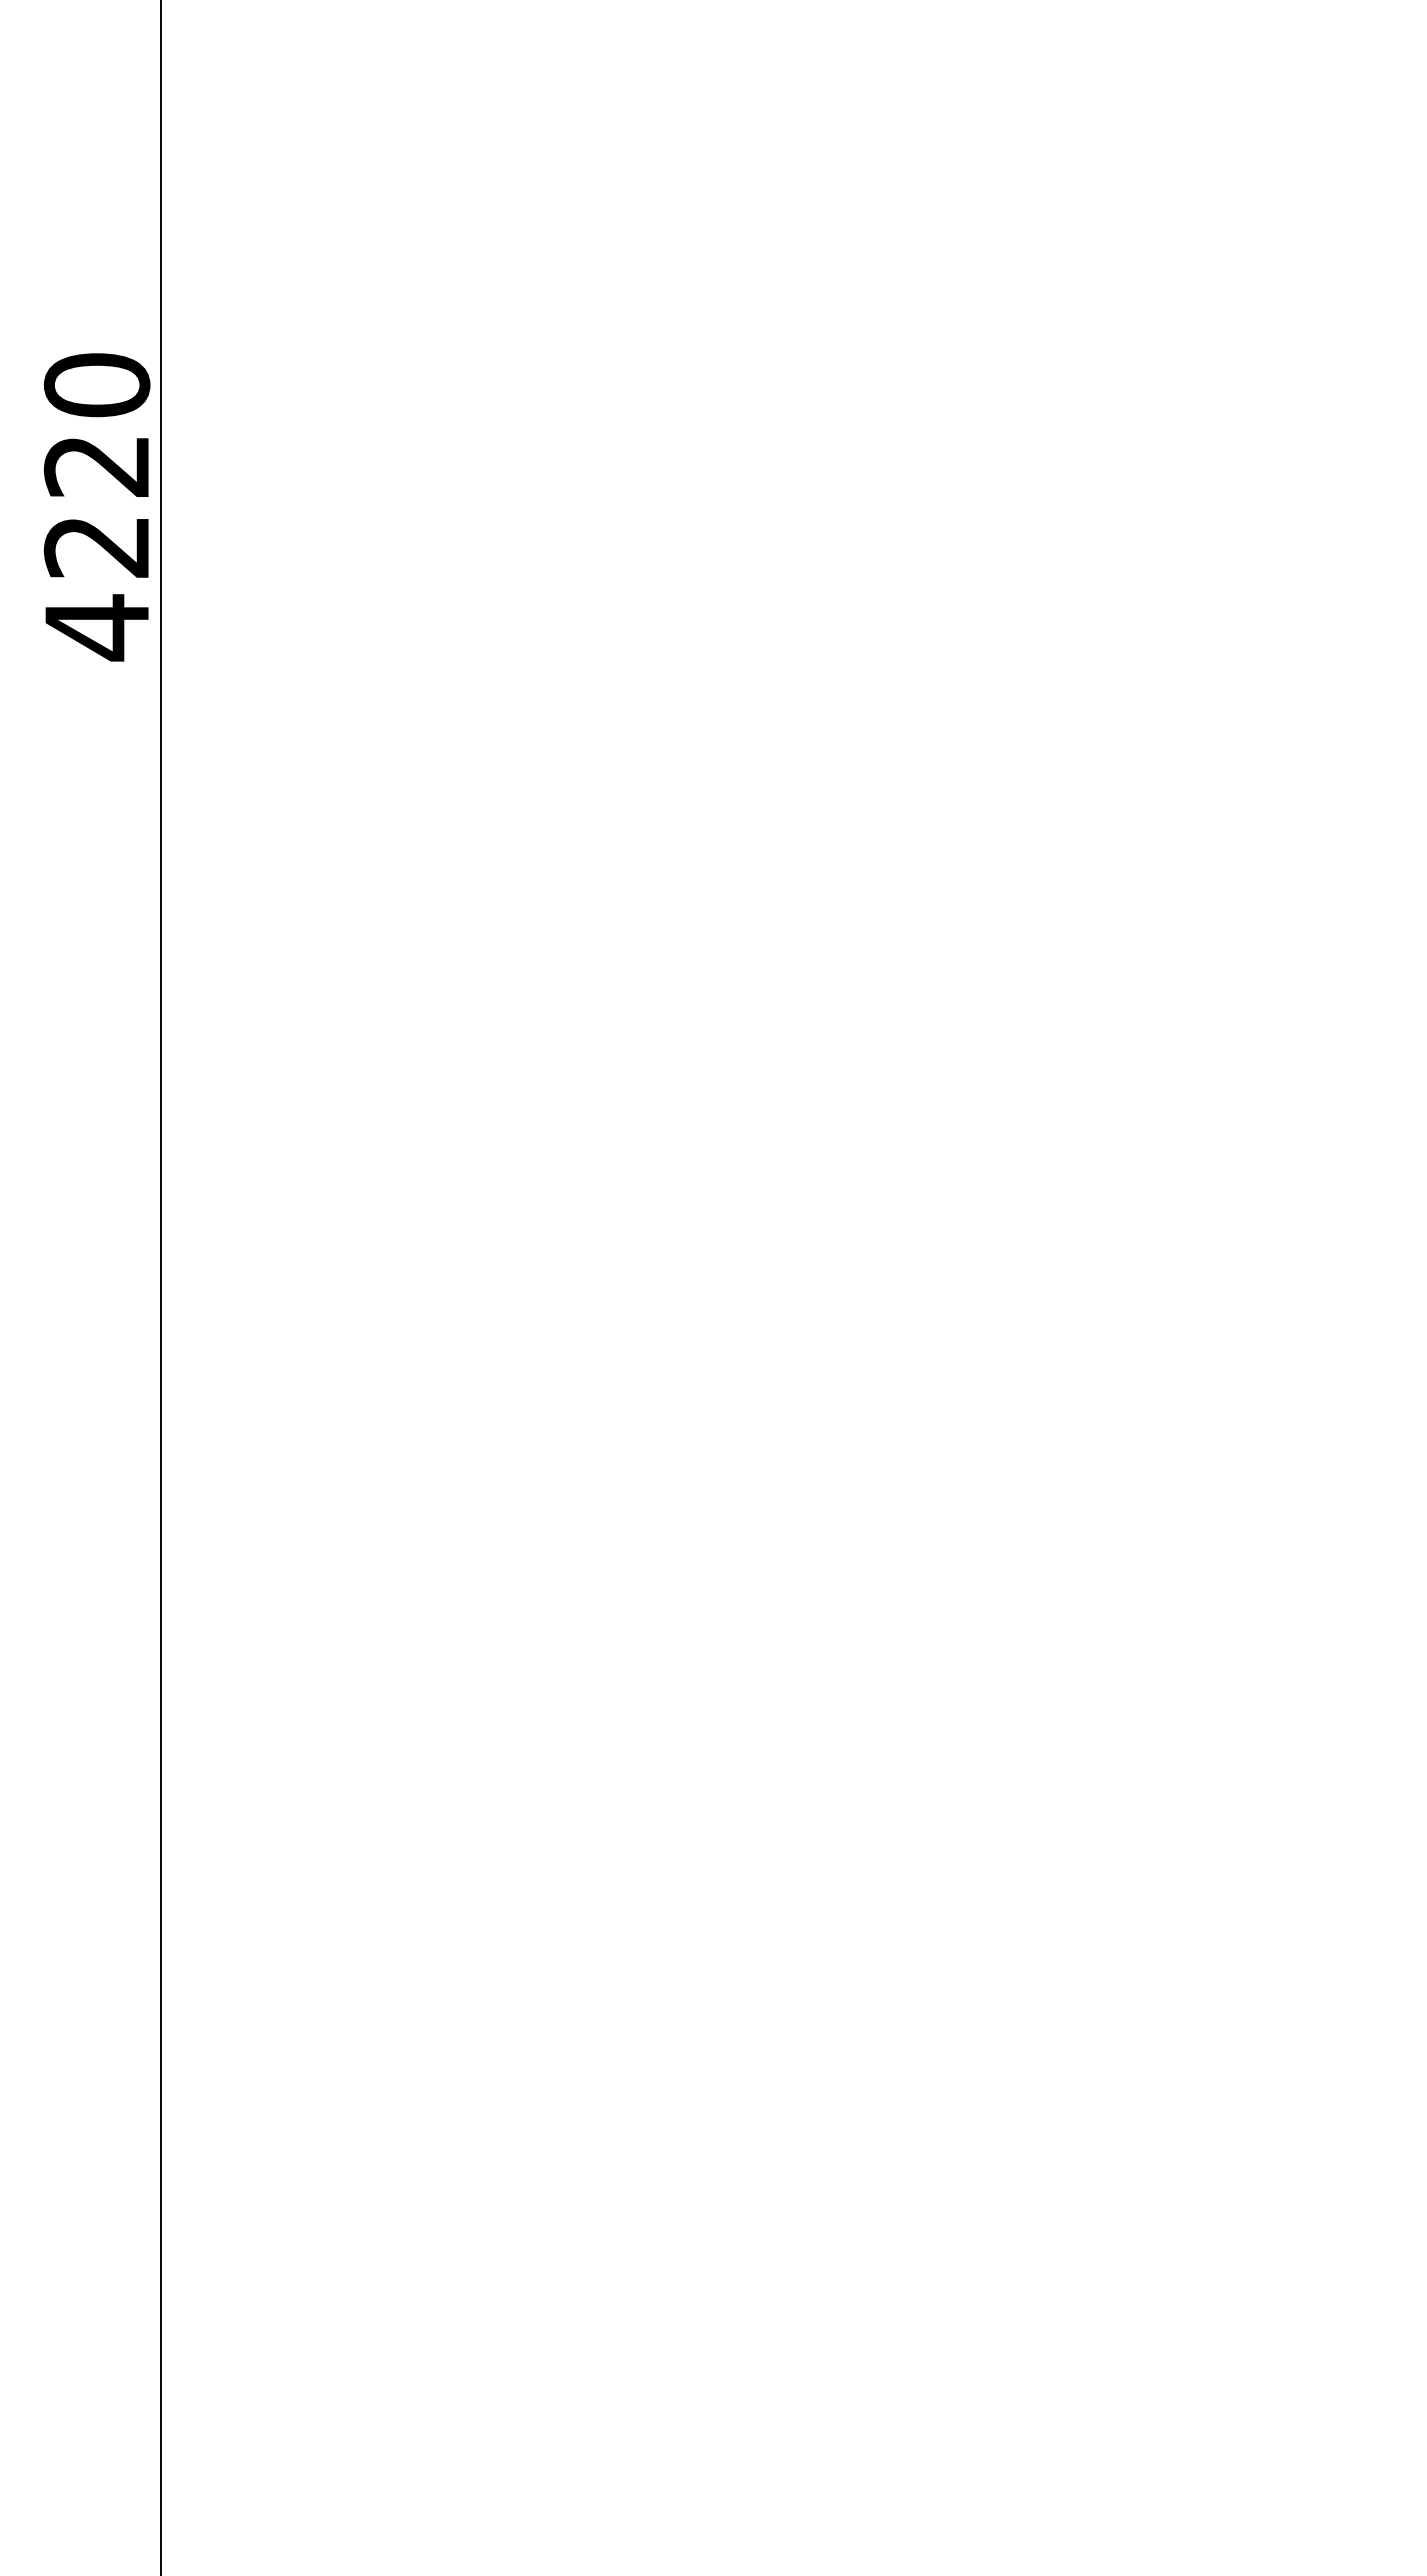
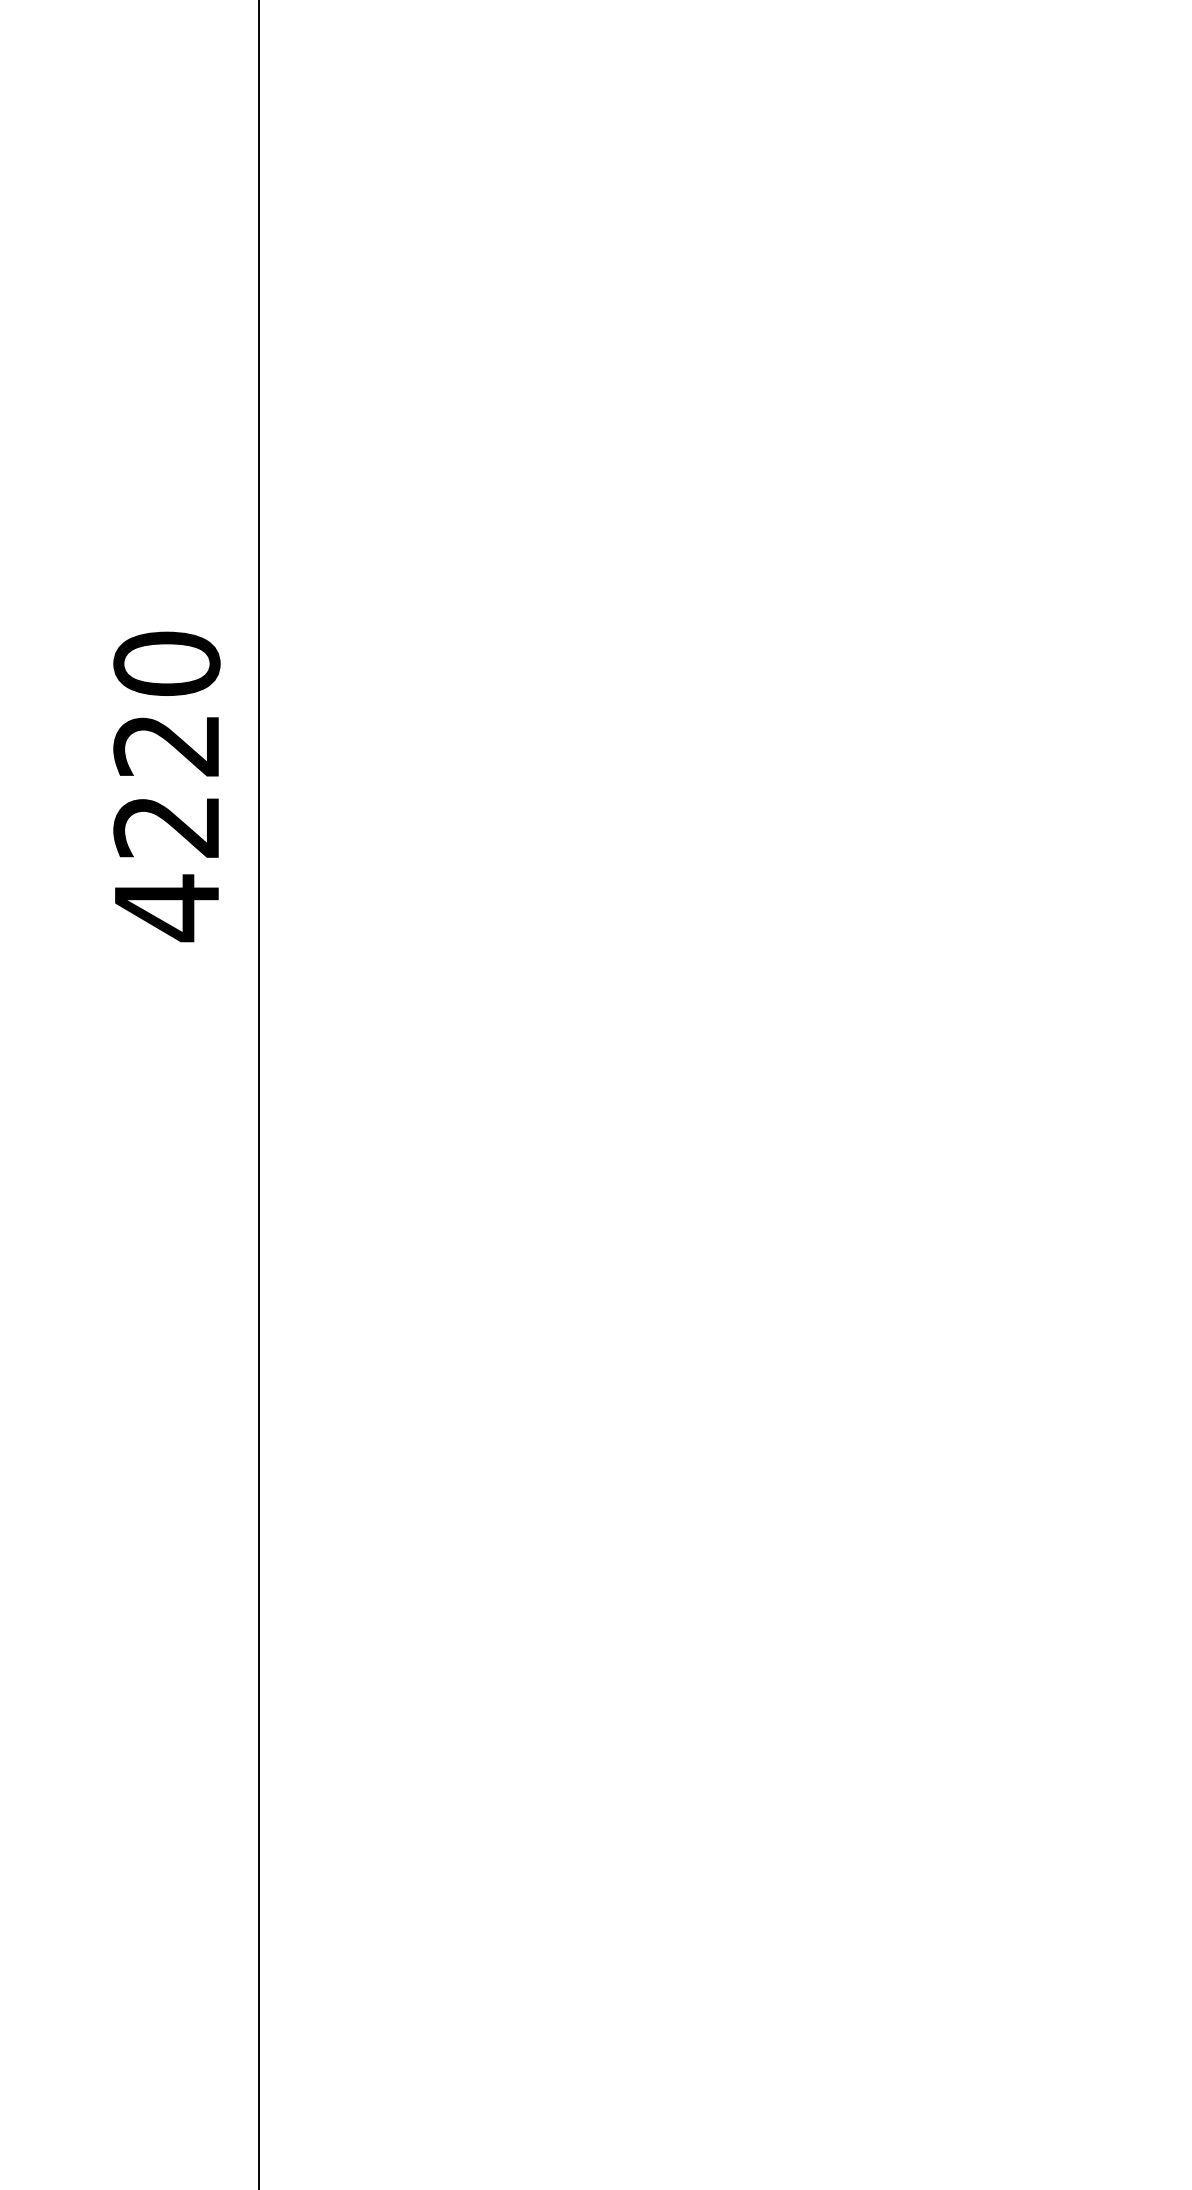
text: (96, 507) -> (166, 787), moved

